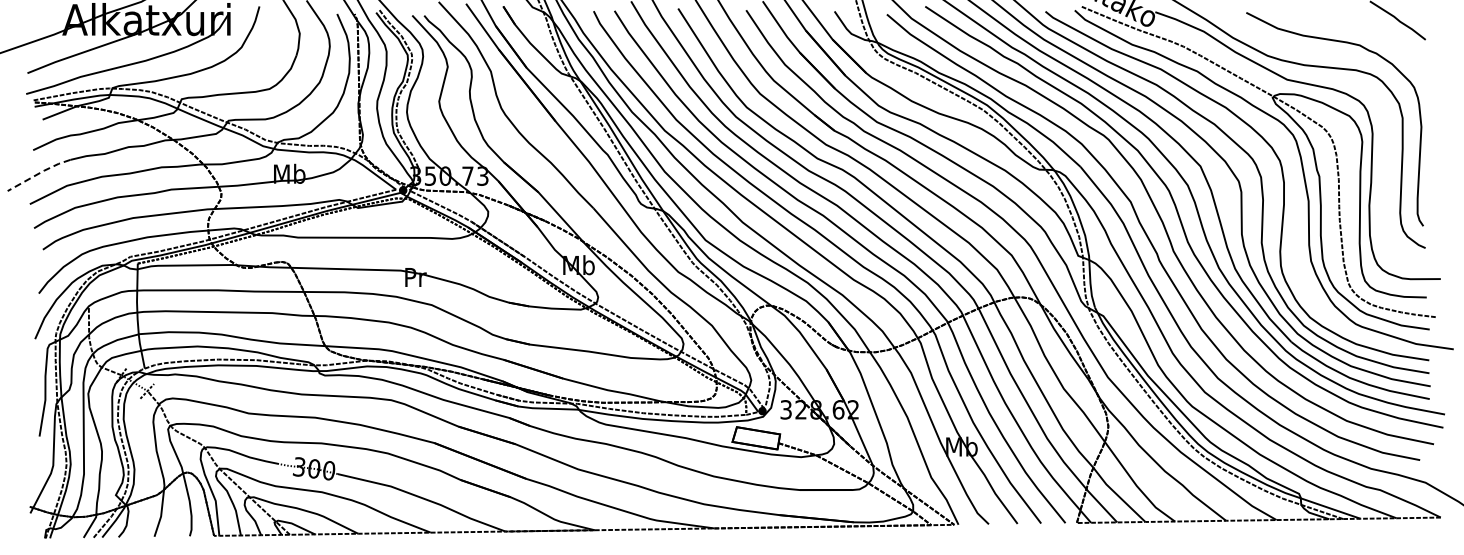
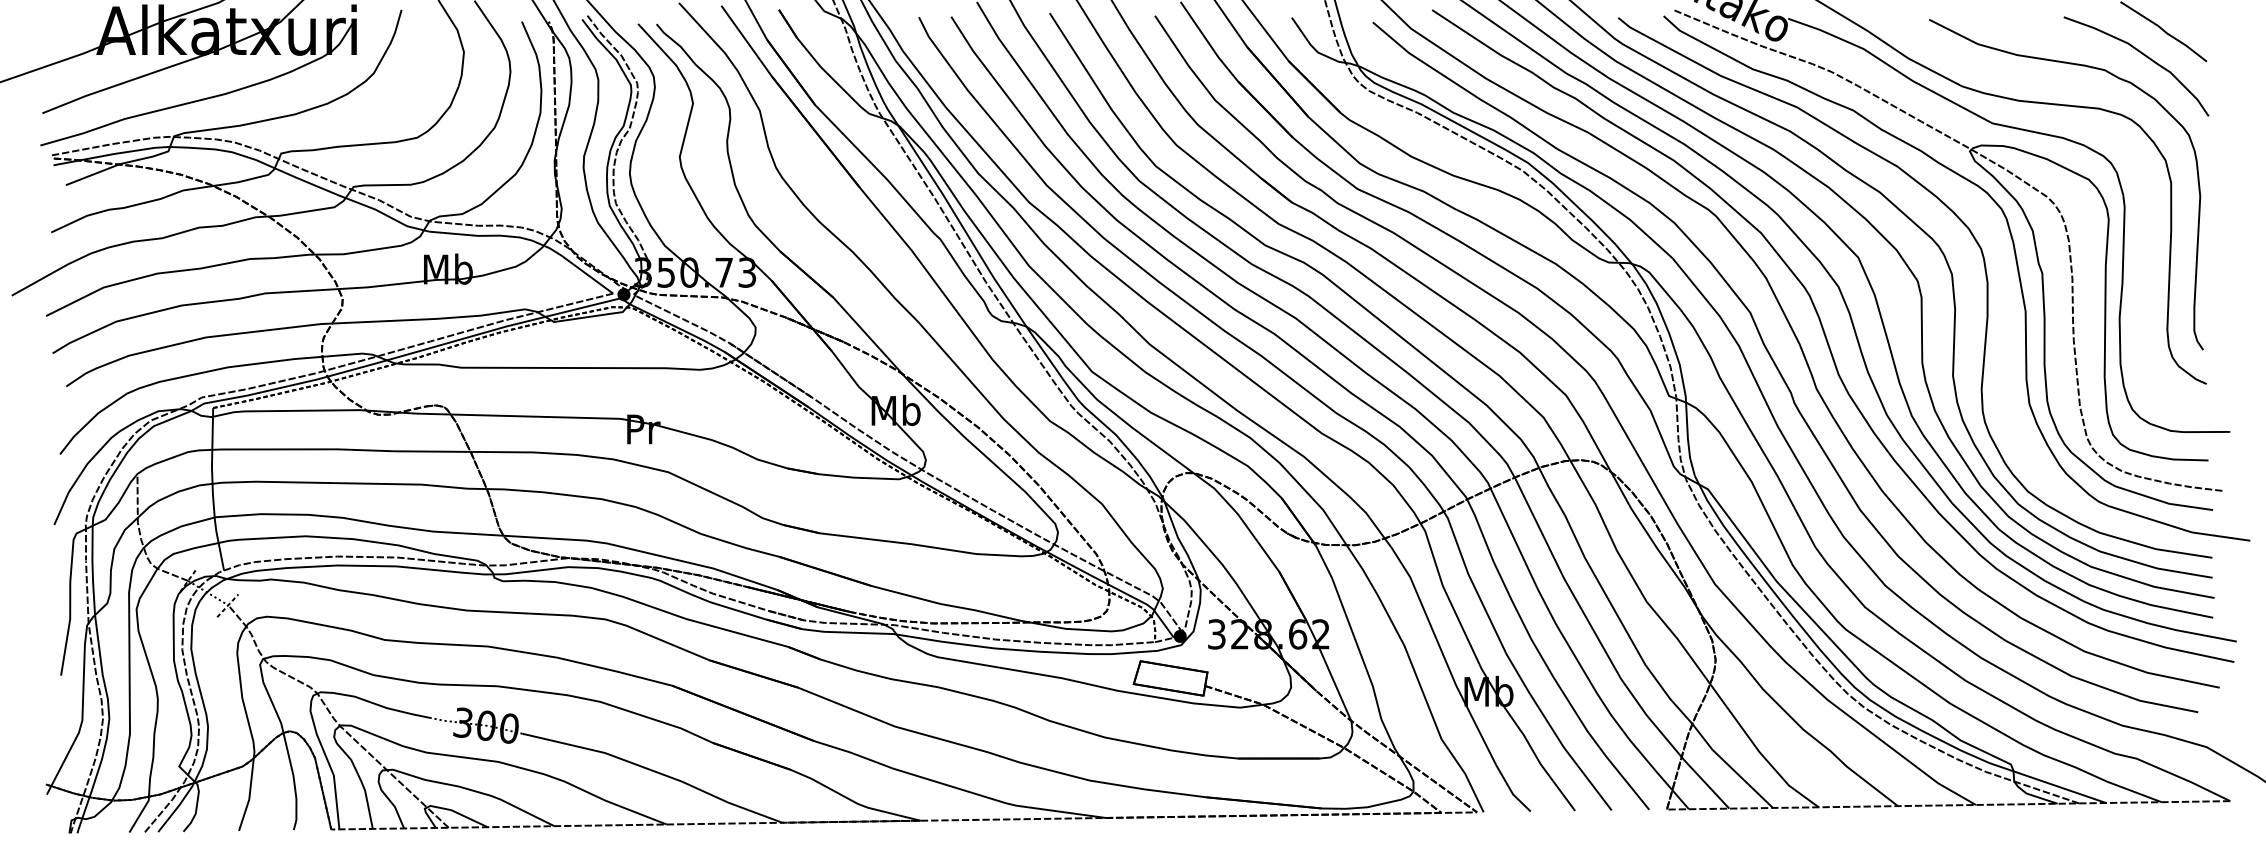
curve: (1383, 35) -> (2141, 54), added
line: (39, 173) -> (61, 268), dashed -> solid

